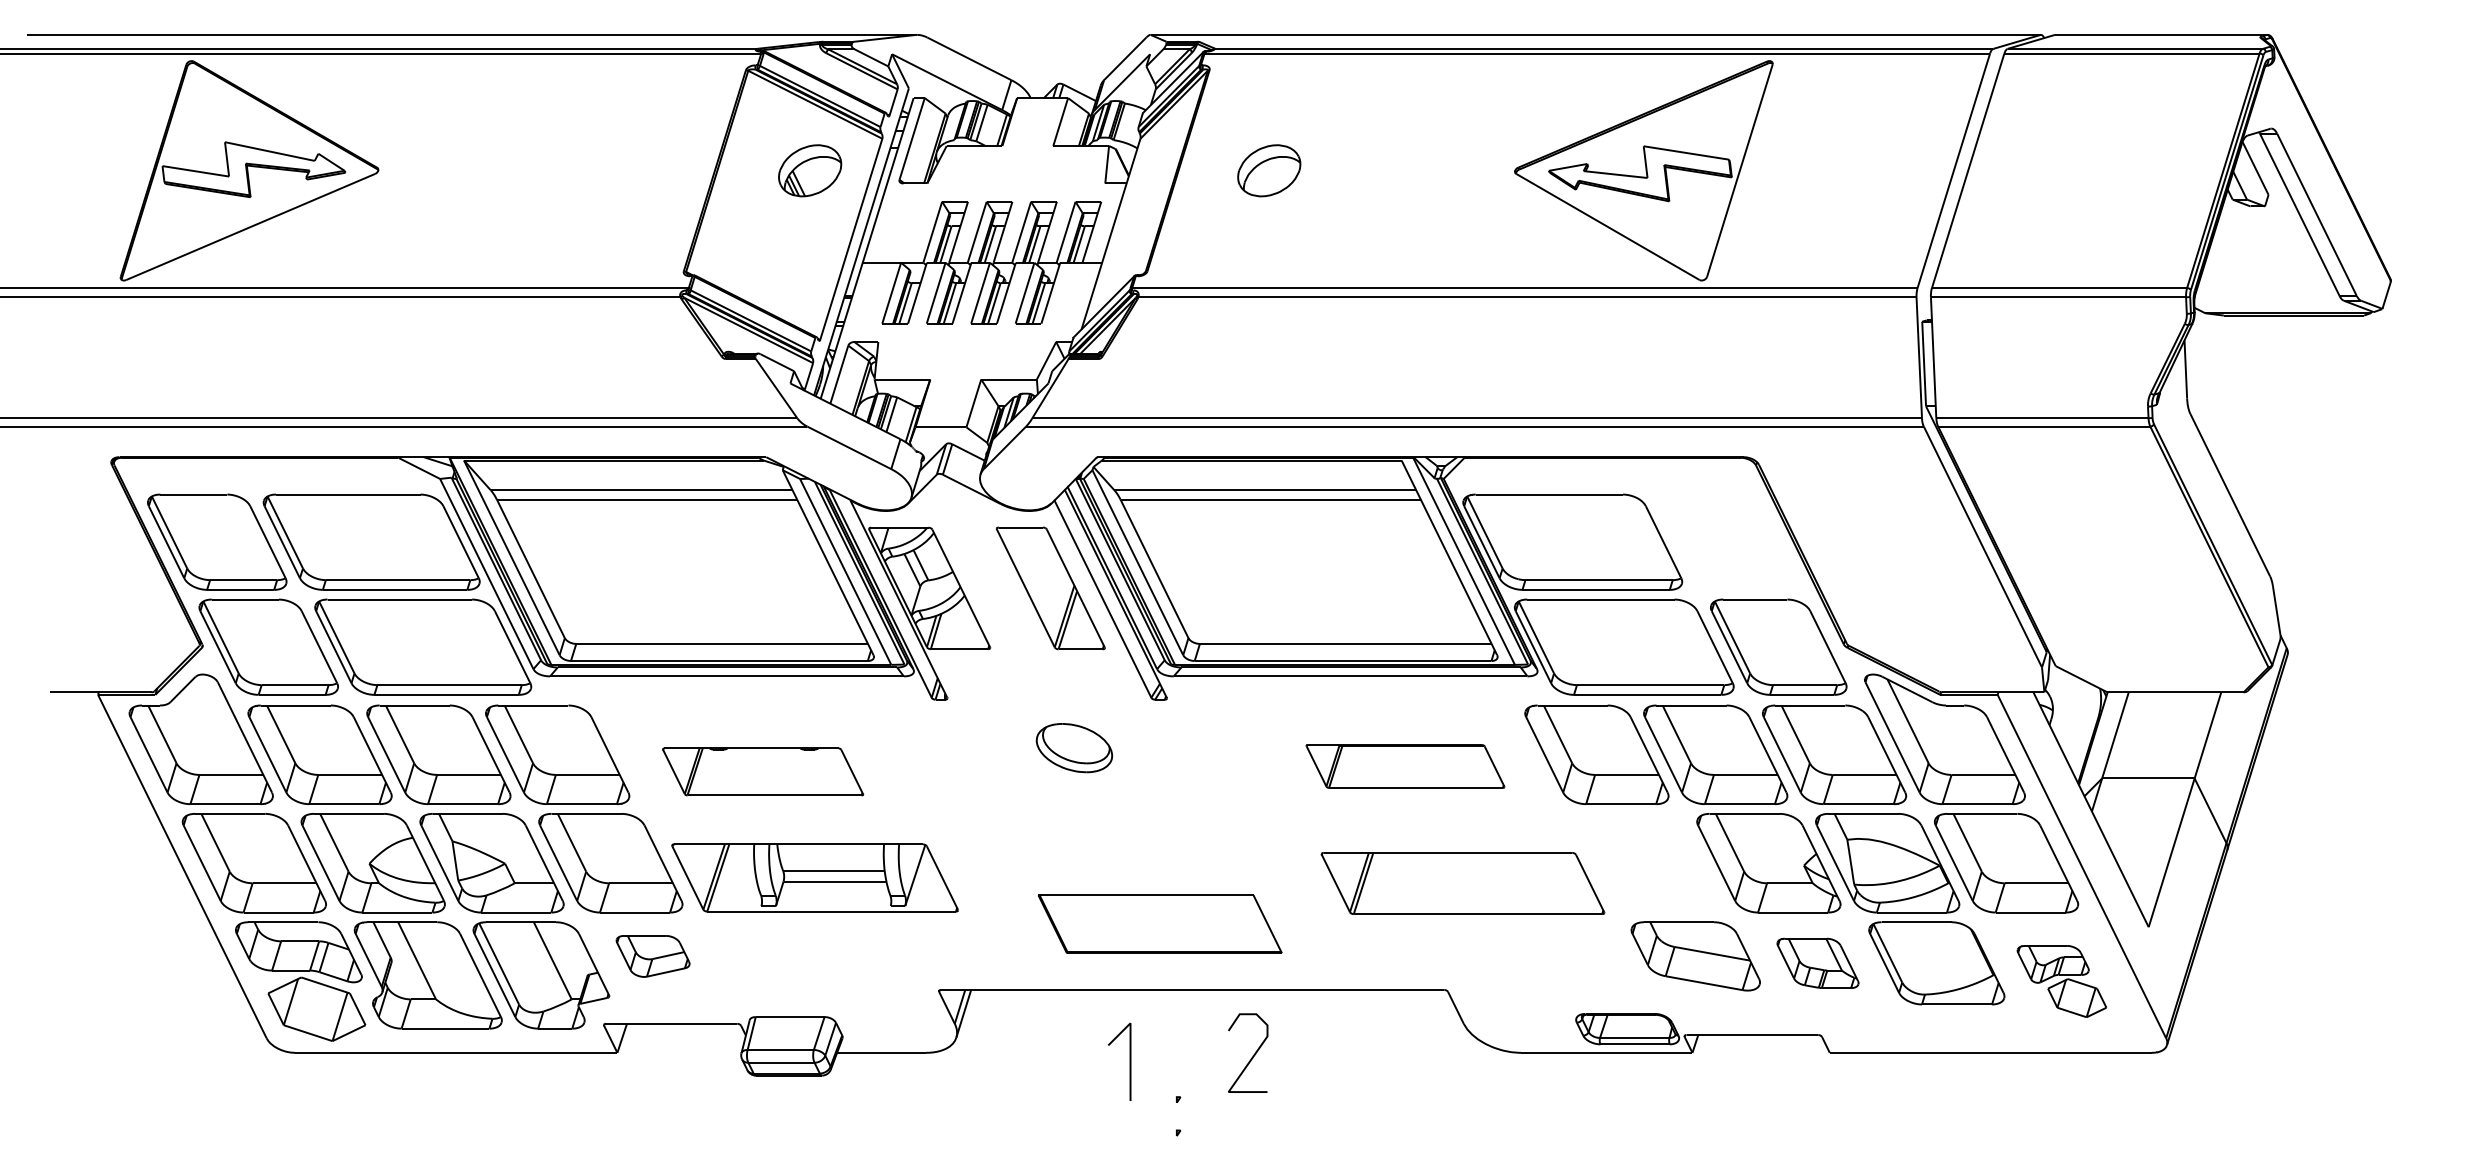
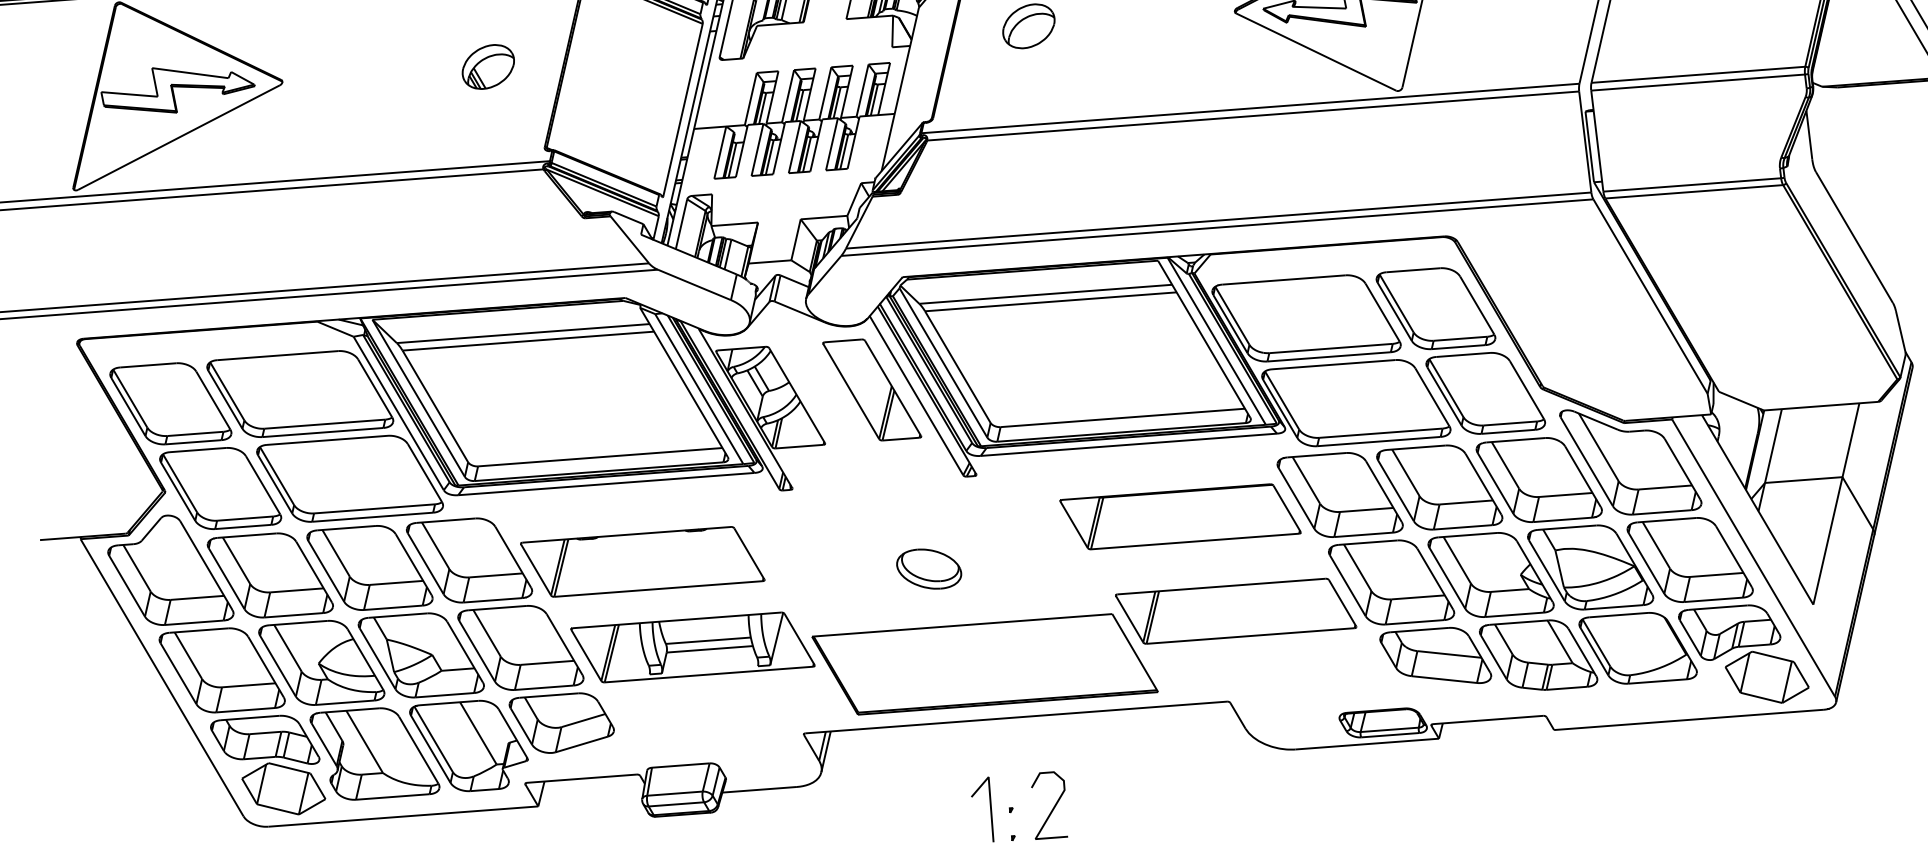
part: (810, 170) -> (488, 66), moved
part: (1726, 541) -> (1435, 308), added
part: (1073, 748) -> (928, 569), moved
part: (1405, 766) -> (1180, 516), size x1.43
part: (762, 771) -> (642, 561), size x1.43
part: (1649, 863) -> (1391, 582), added
part: (1159, 924) -> (984, 664), size x1.67
part: (652, 956) -> (561, 723), size x1.67
part: (1817, 963) -> (1538, 655), size x1.67
part: (2061, 981) -> (1743, 655), size x1.67
curve: (1253, 1054) -> (1054, 806), moved
line: (1129, 1061) -> (990, 809), moved

